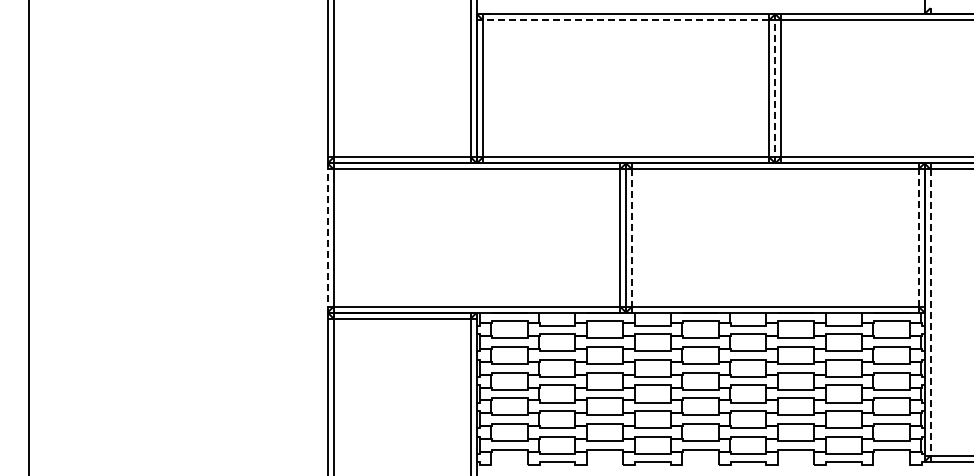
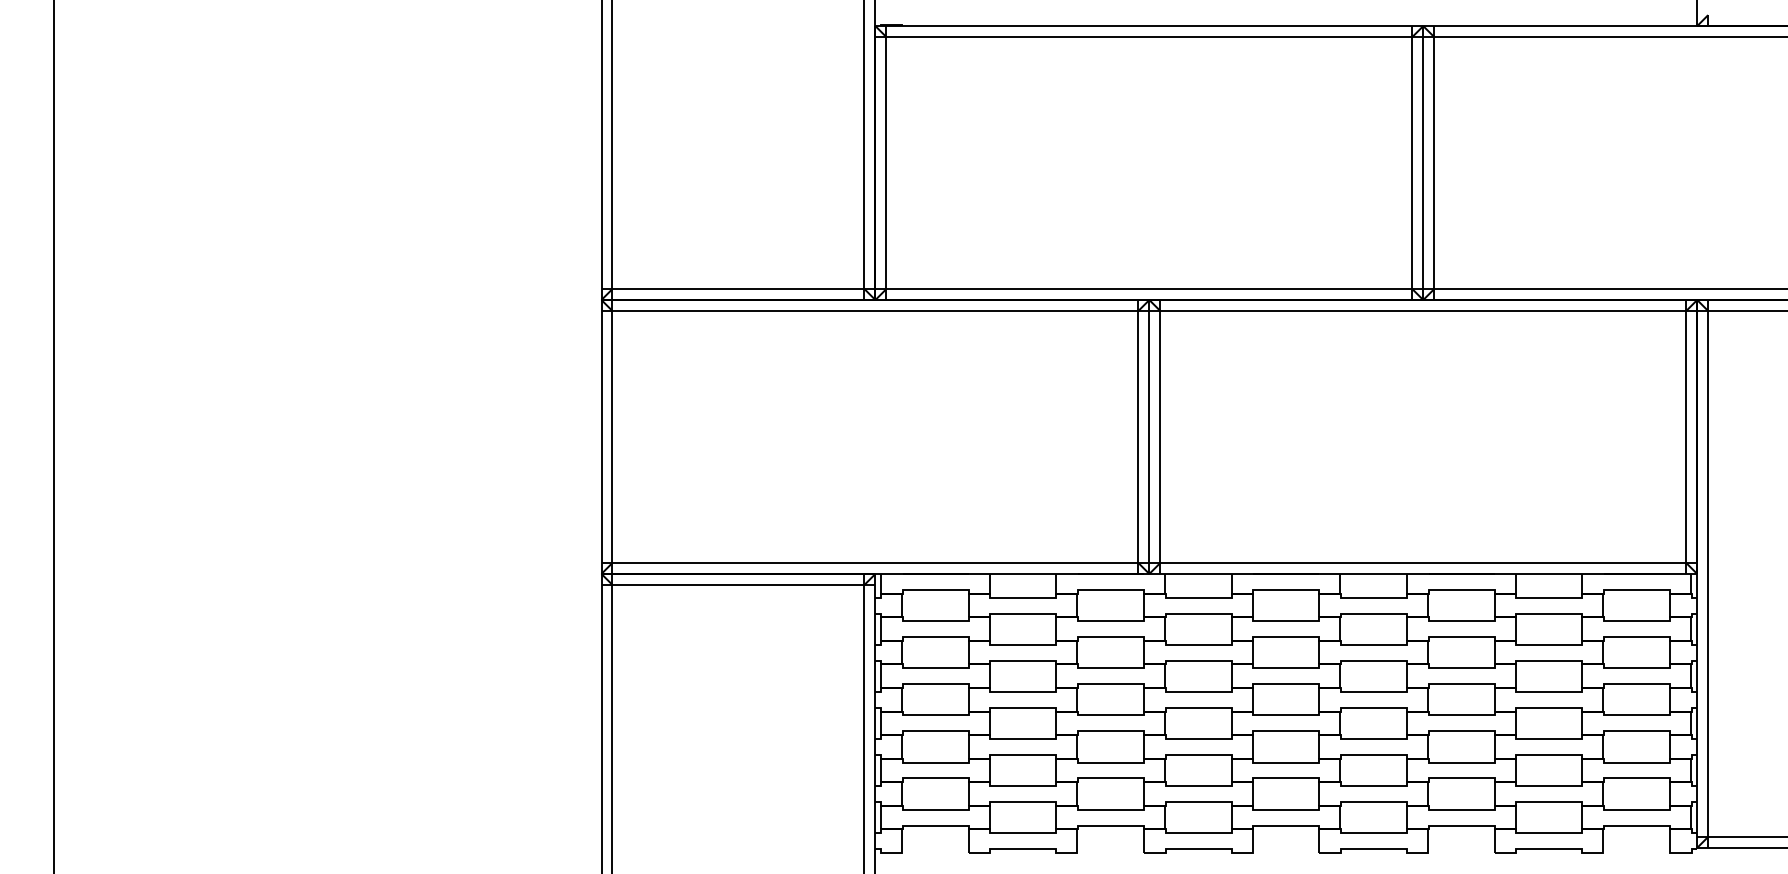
line: (625, 20) -> (1148, 37), dashed -> solid
line: (775, 88) -> (1423, 162), dashed -> solid
line: (327, 237) -> (601, 436), dashed -> solid
line: (632, 237) -> (1161, 436), dashed -> solid
line: (918, 237) -> (1686, 436), dashed -> solid
line: (930, 313) -> (1708, 575), dashed -> solid

